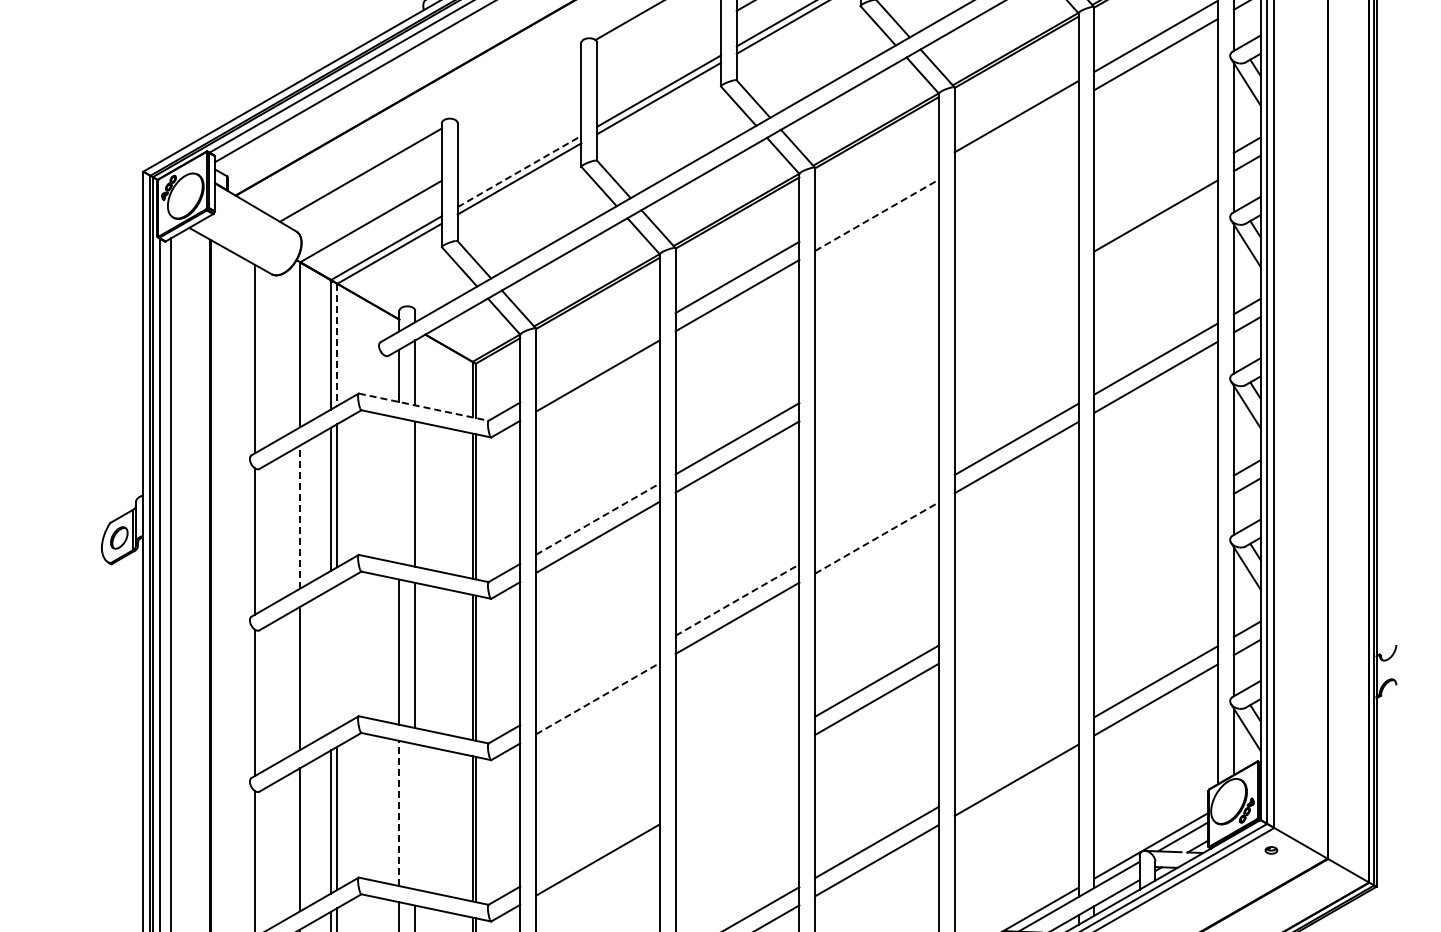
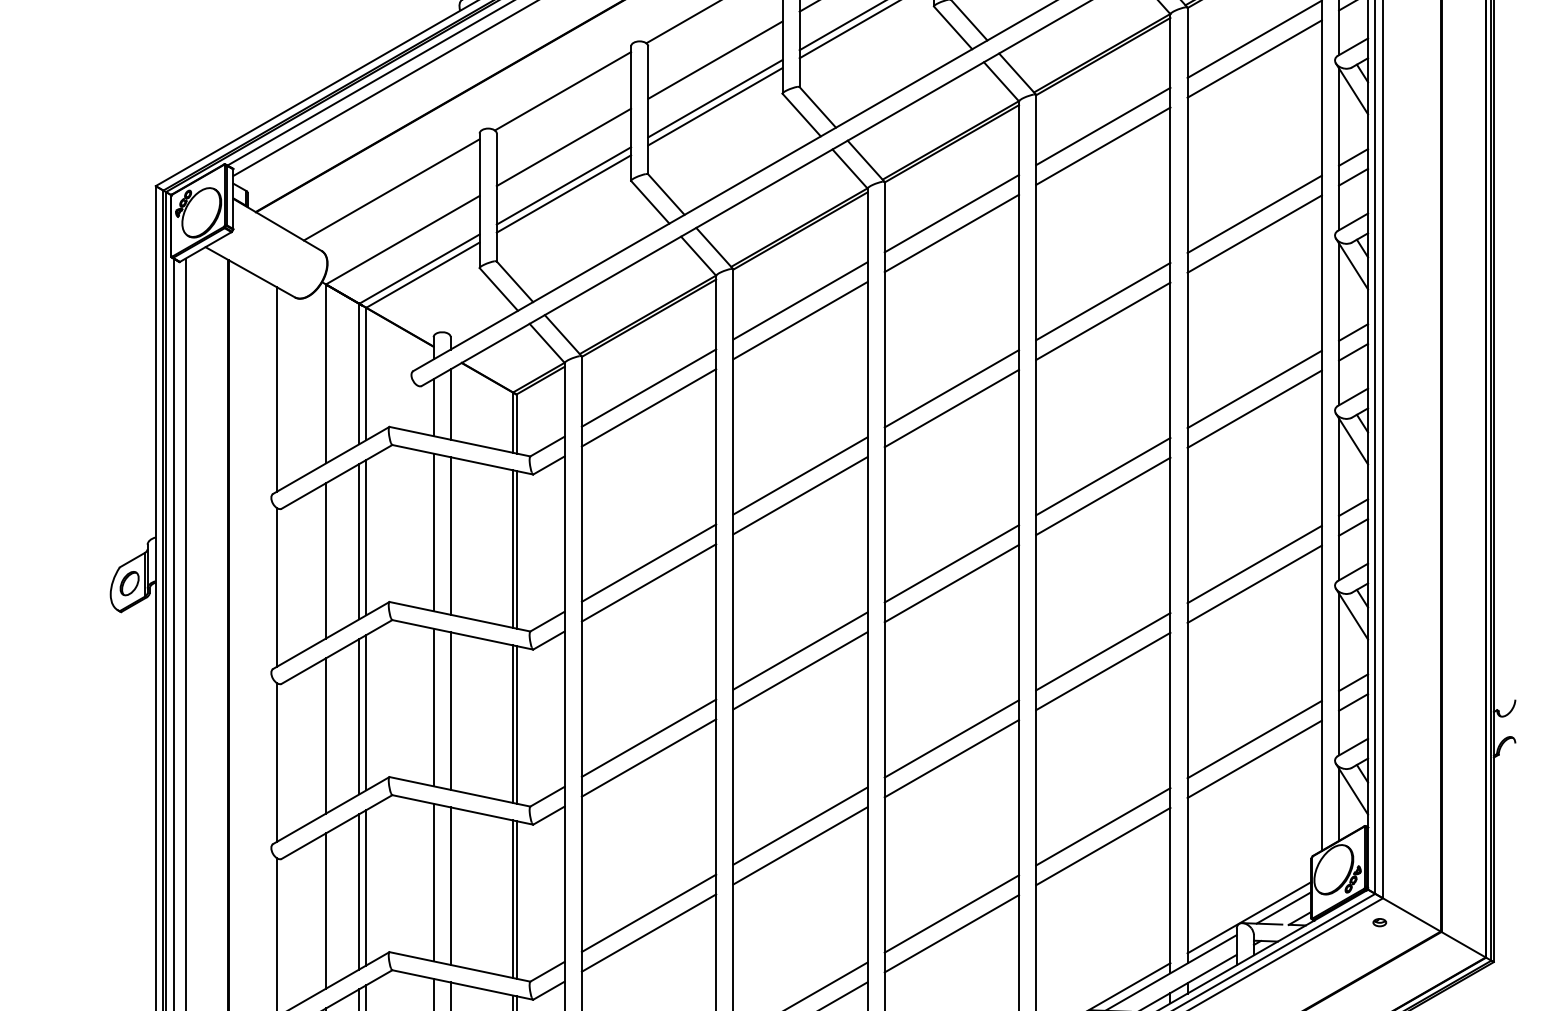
line: (658, 55) -> (714, 60), added
line: (518, 84) -> (562, 91), added
line: (1016, 134) -> (1103, 145), added
line: (519, 135) -> (563, 146), added
line: (519, 171) -> (563, 185), dashed -> solid
line: (876, 196) -> (951, 213), added
line: (1156, 197) -> (1255, 214), added
line: (877, 215) -> (952, 233), dashed -> solid
line: (1016, 277) -> (1103, 300), added
line: (1016, 295) -> (1103, 320), added
line: (337, 344) -> (366, 373), dashed -> solid
line: (597, 357) -> (648, 387), added
line: (876, 358) -> (951, 388), added
line: (876, 376) -> (951, 408), added
line: (424, 407) -> (460, 442), dashed -> solid
line: (399, 490) -> (433, 532), added
line: (300, 517) -> (326, 561), dashed -> solid
line: (598, 518) -> (649, 562), dashed -> solid
line: (876, 519) -> (951, 563), added
line: (1156, 520) -> (1255, 564), added
line: (877, 537) -> (952, 583), dashed -> solid
line: (1156, 538) -> (1255, 584), added
line: (737, 599) -> (800, 650), dashed -> solid
line: (1016, 600) -> (1103, 651), added
line: (1016, 618) -> (1103, 670), added
line: (337, 656) -> (366, 712), added
line: (330, 660) -> (358, 716), added
line: (597, 680) -> (648, 738), added
line: (598, 698) -> (649, 757), dashed -> solid
line: (737, 761) -> (800, 826), added
line: (1016, 761) -> (1103, 826), added
line: (737, 779) -> (800, 845), added
line: (399, 813) -> (433, 882), dashed -> solid
line: (415, 816) -> (451, 885), added
line: (597, 841) -> (648, 912), added

